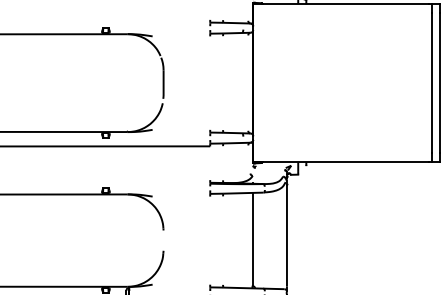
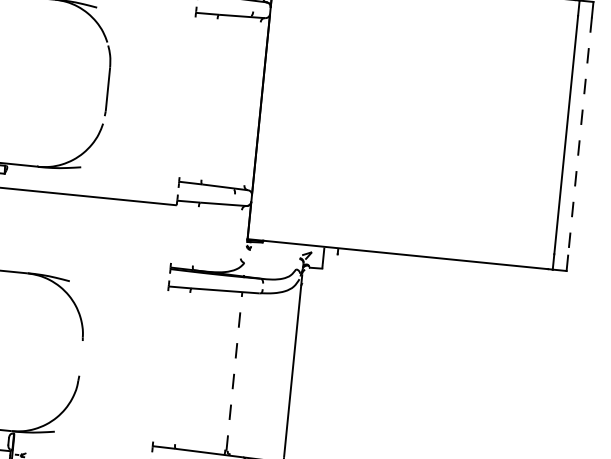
line: (439, 83) -> (579, 137), solid -> dashed
line: (253, 238) -> (235, 370), solid -> dashed

